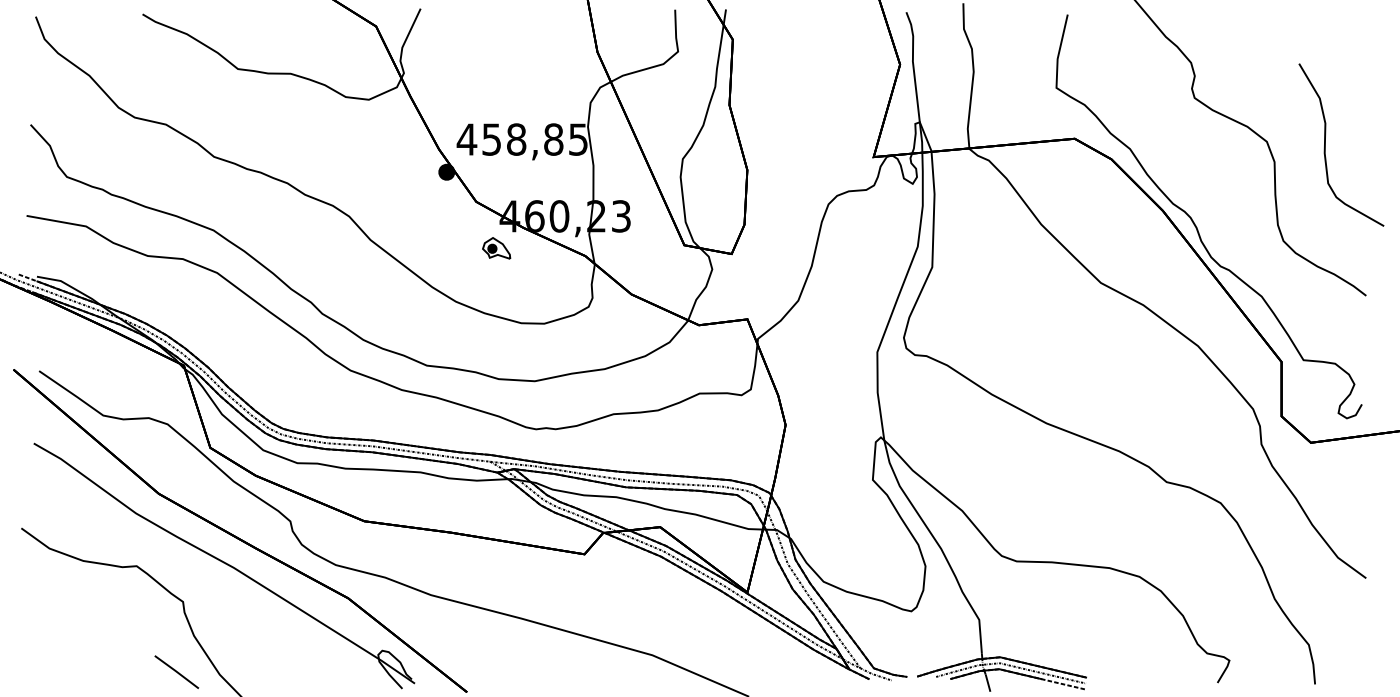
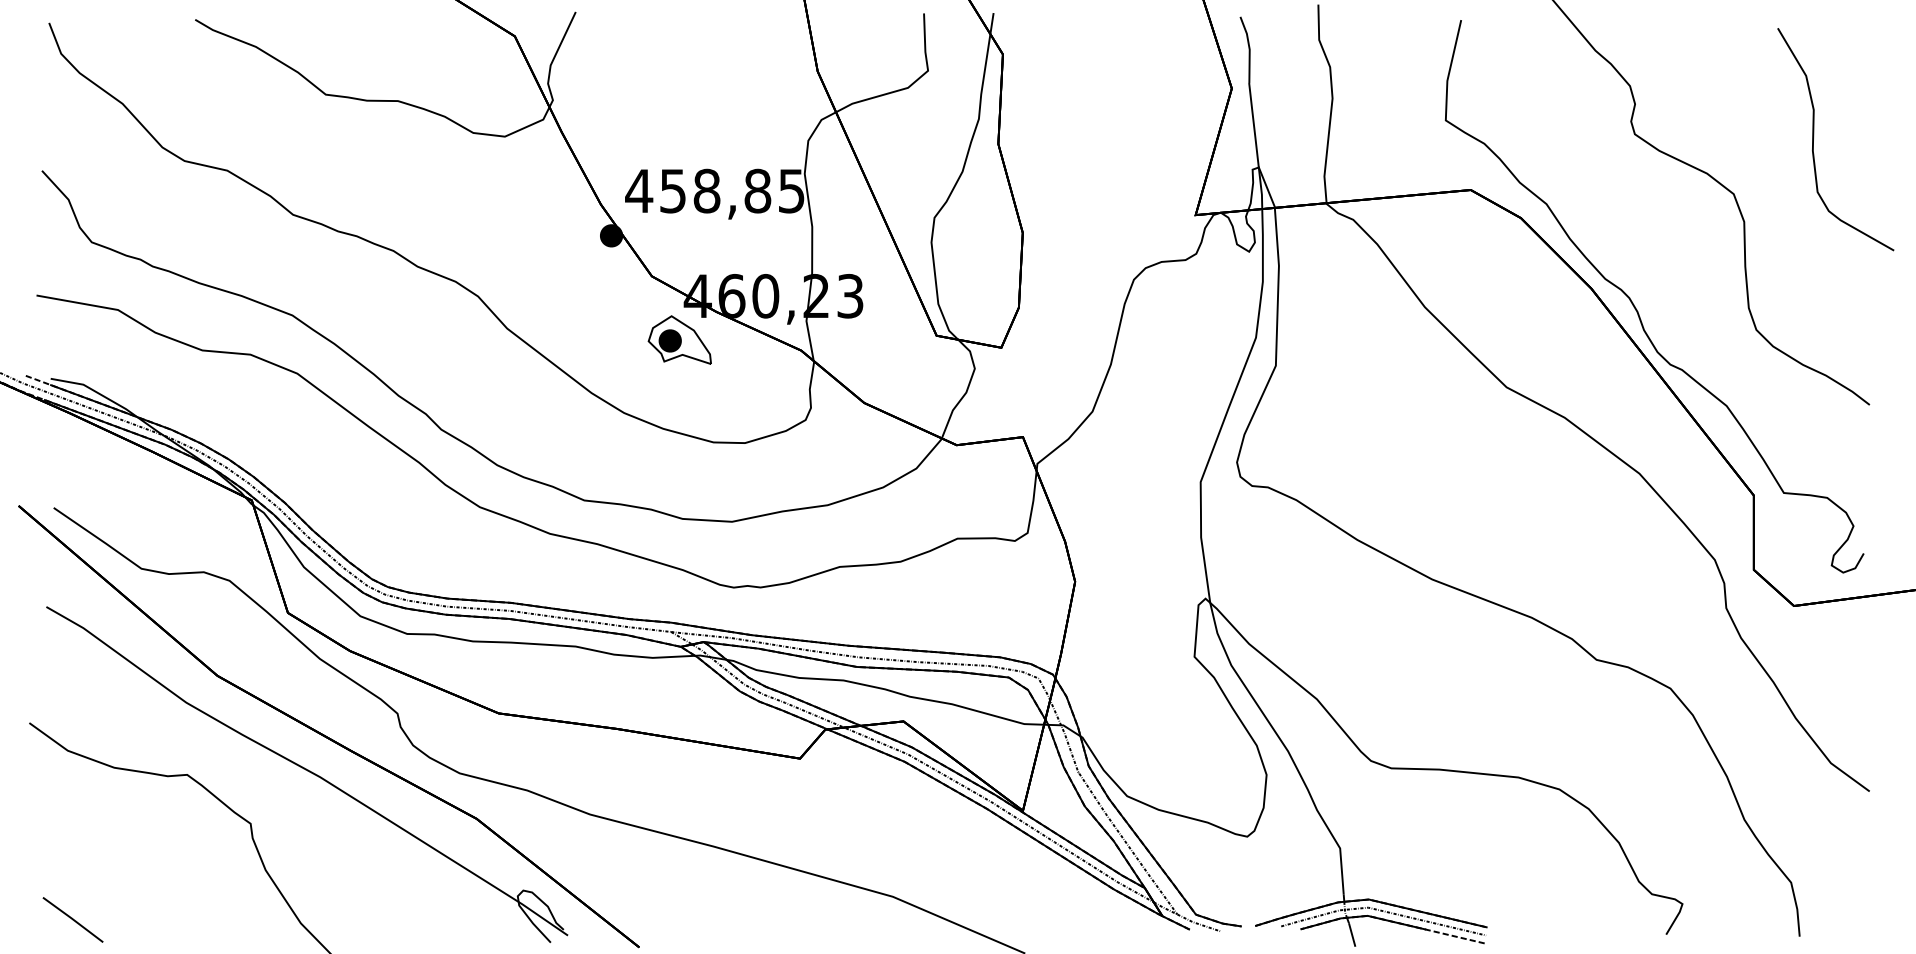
curve: (1325, 142) -> (1814, 136), moved
part: (496, 248) -> (679, 339), size x1.67
line: (176, 671) -> (72, 919), moved

